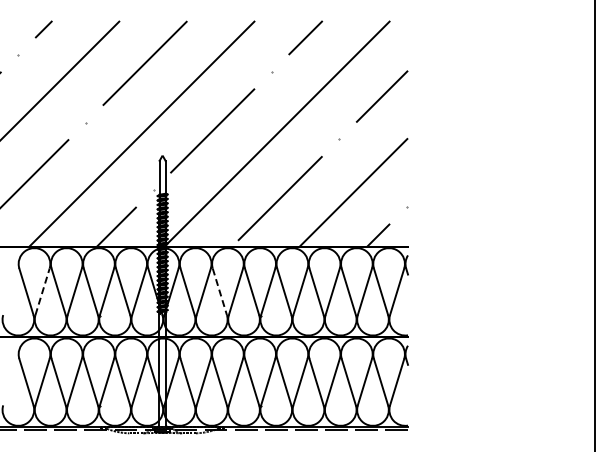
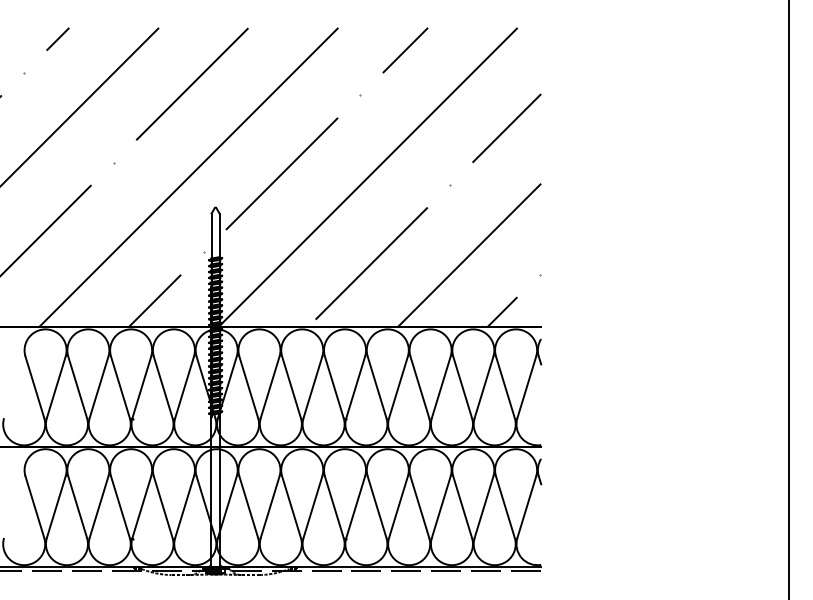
line: (42, 291) -> (56, 386), dashed -> solid
line: (220, 292) -> (292, 388), dashed -> solid

